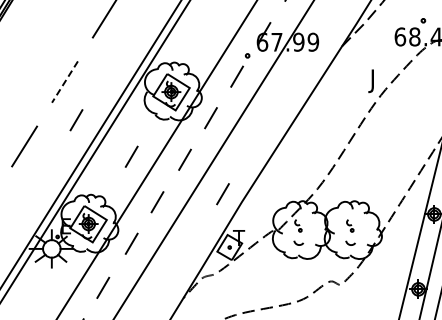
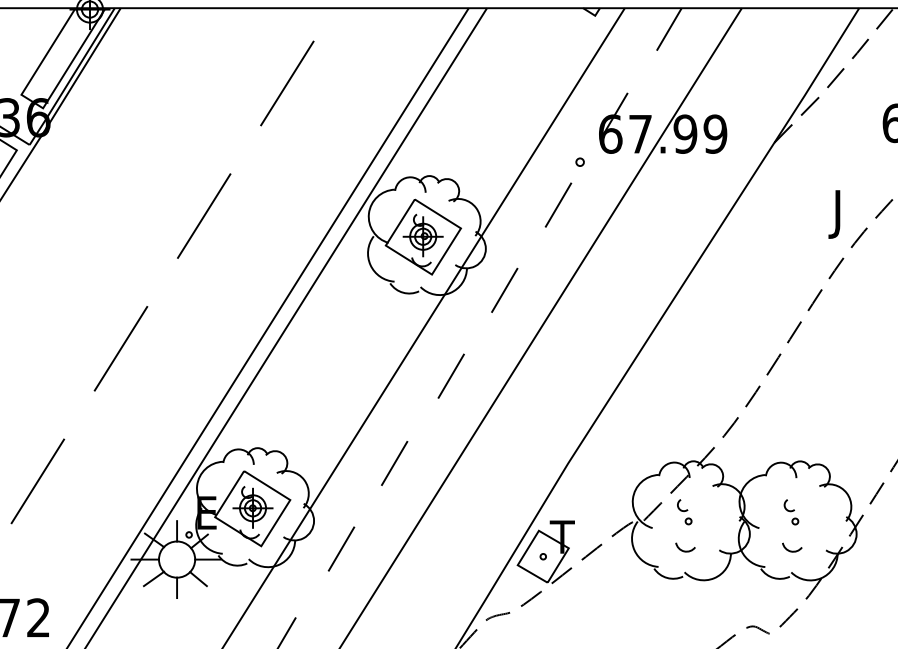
line: (64, 82) -> (203, 217), dashed -> solid
line: (76, 120) -> (227, 295), removed
line: (131, 156) -> (341, 369), removed
line: (222, 194) -> (528, 447), removed

